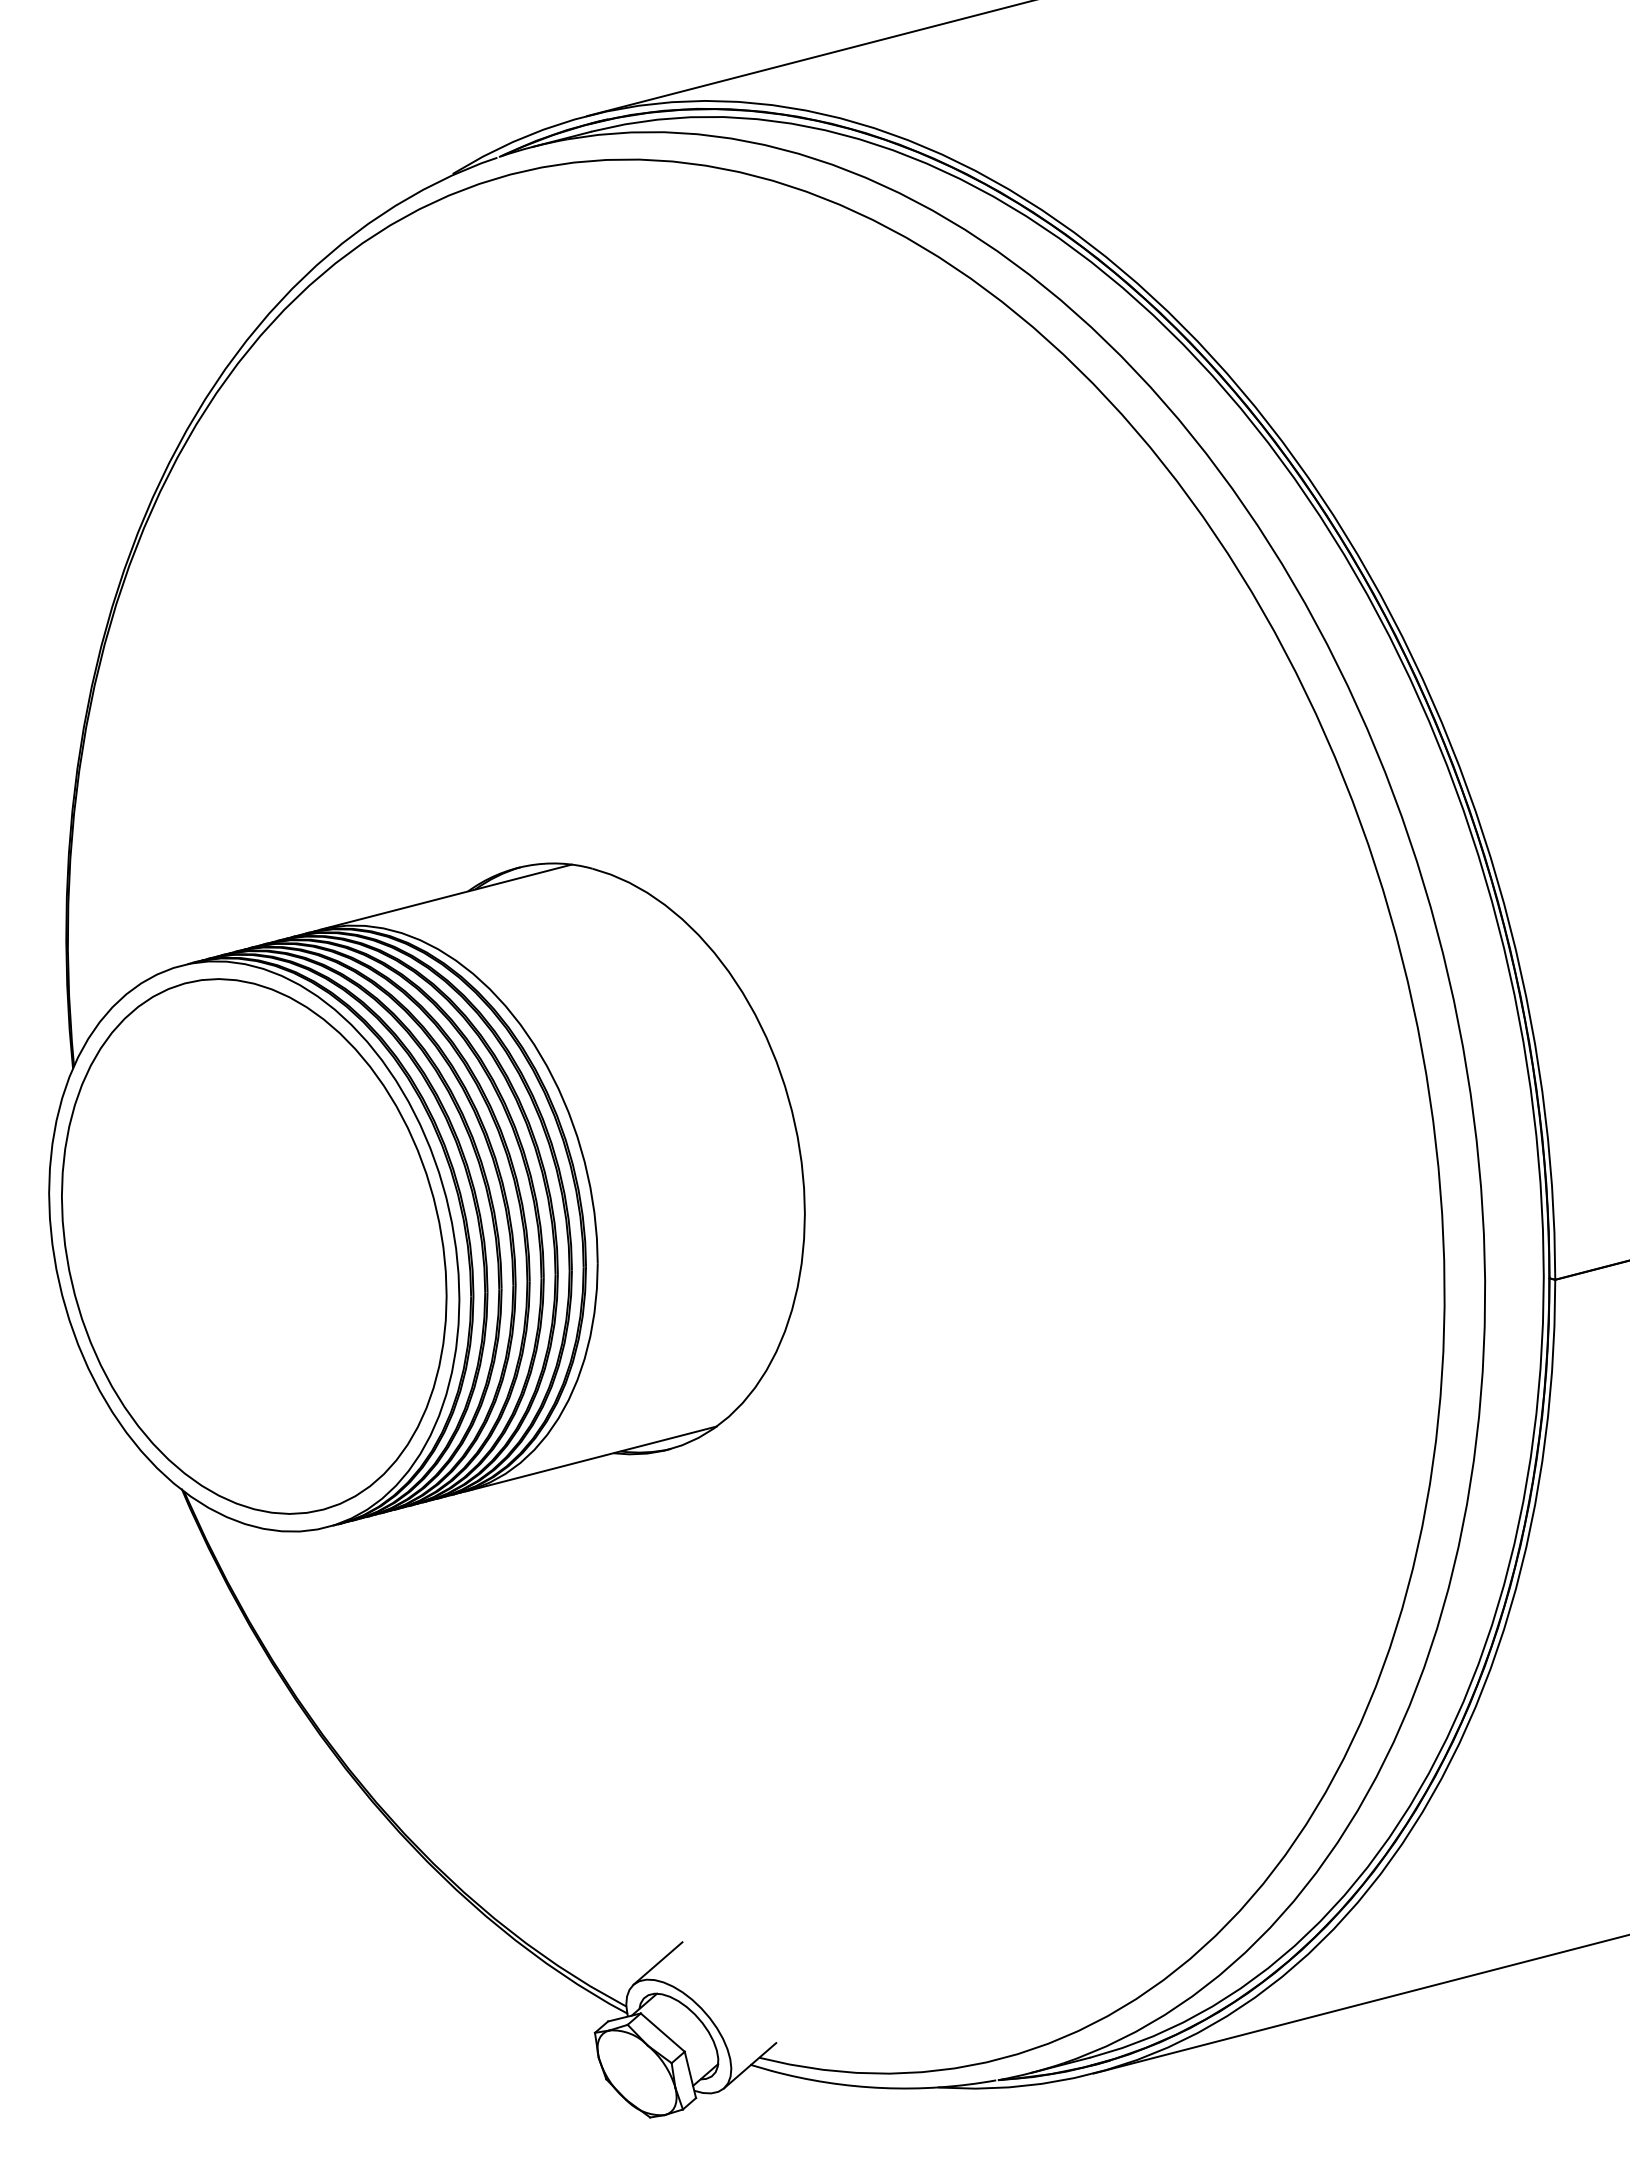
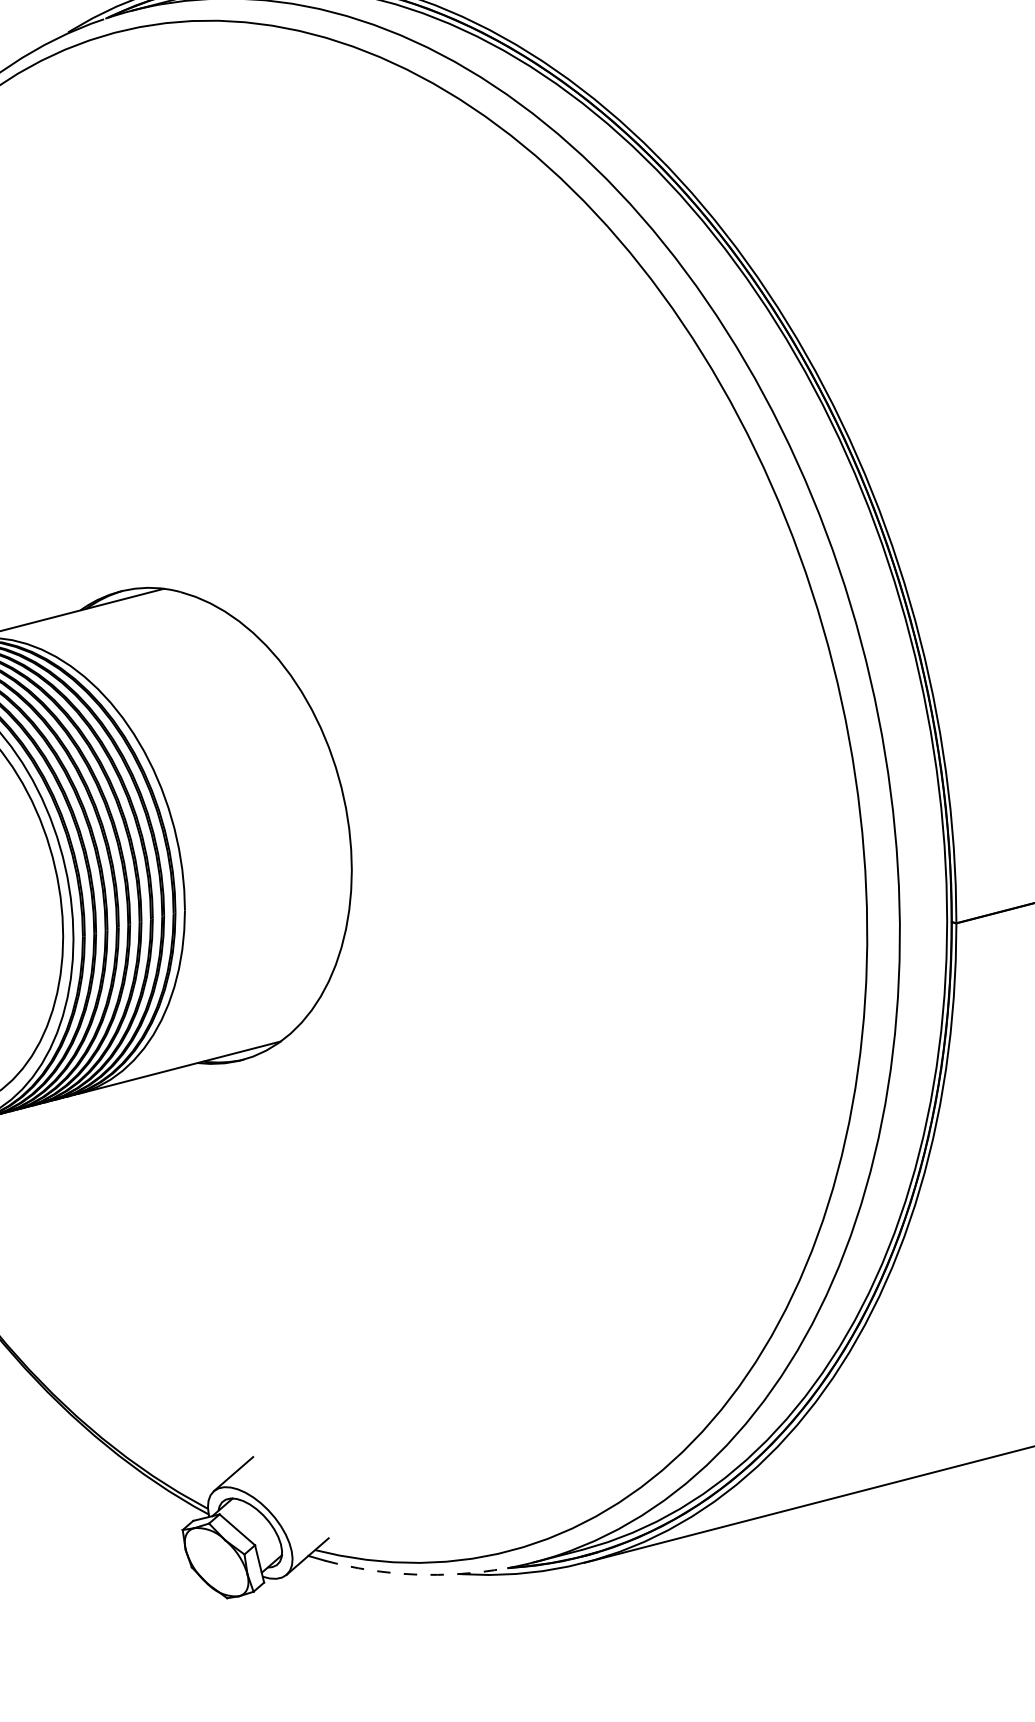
arc: (883, 2088) -> (415, 1574), solid -> dashed

